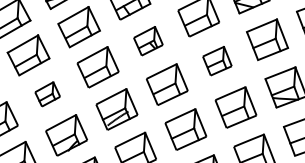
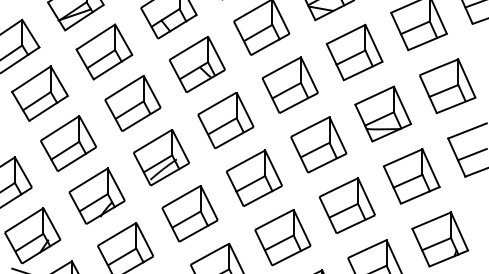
part: (147, 41) -> (196, 64), size x1.43
part: (216, 60) -> (289, 84), size x1.43
part: (47, 94) -> (68, 143), size x1.67

